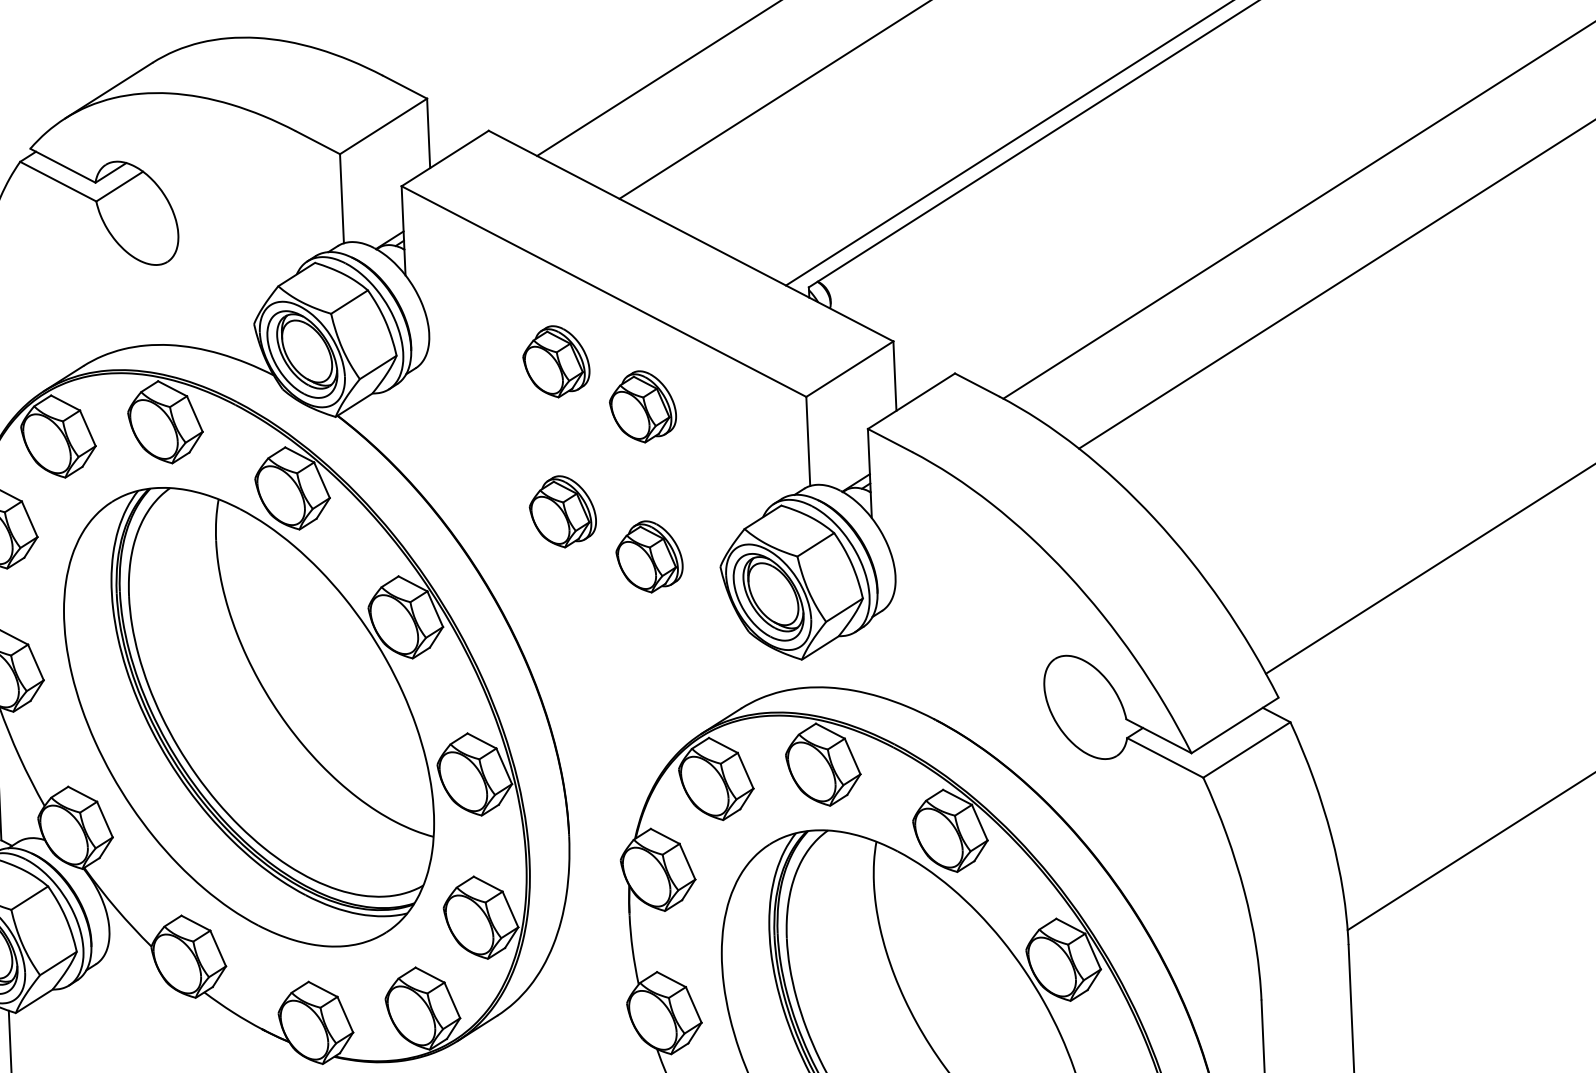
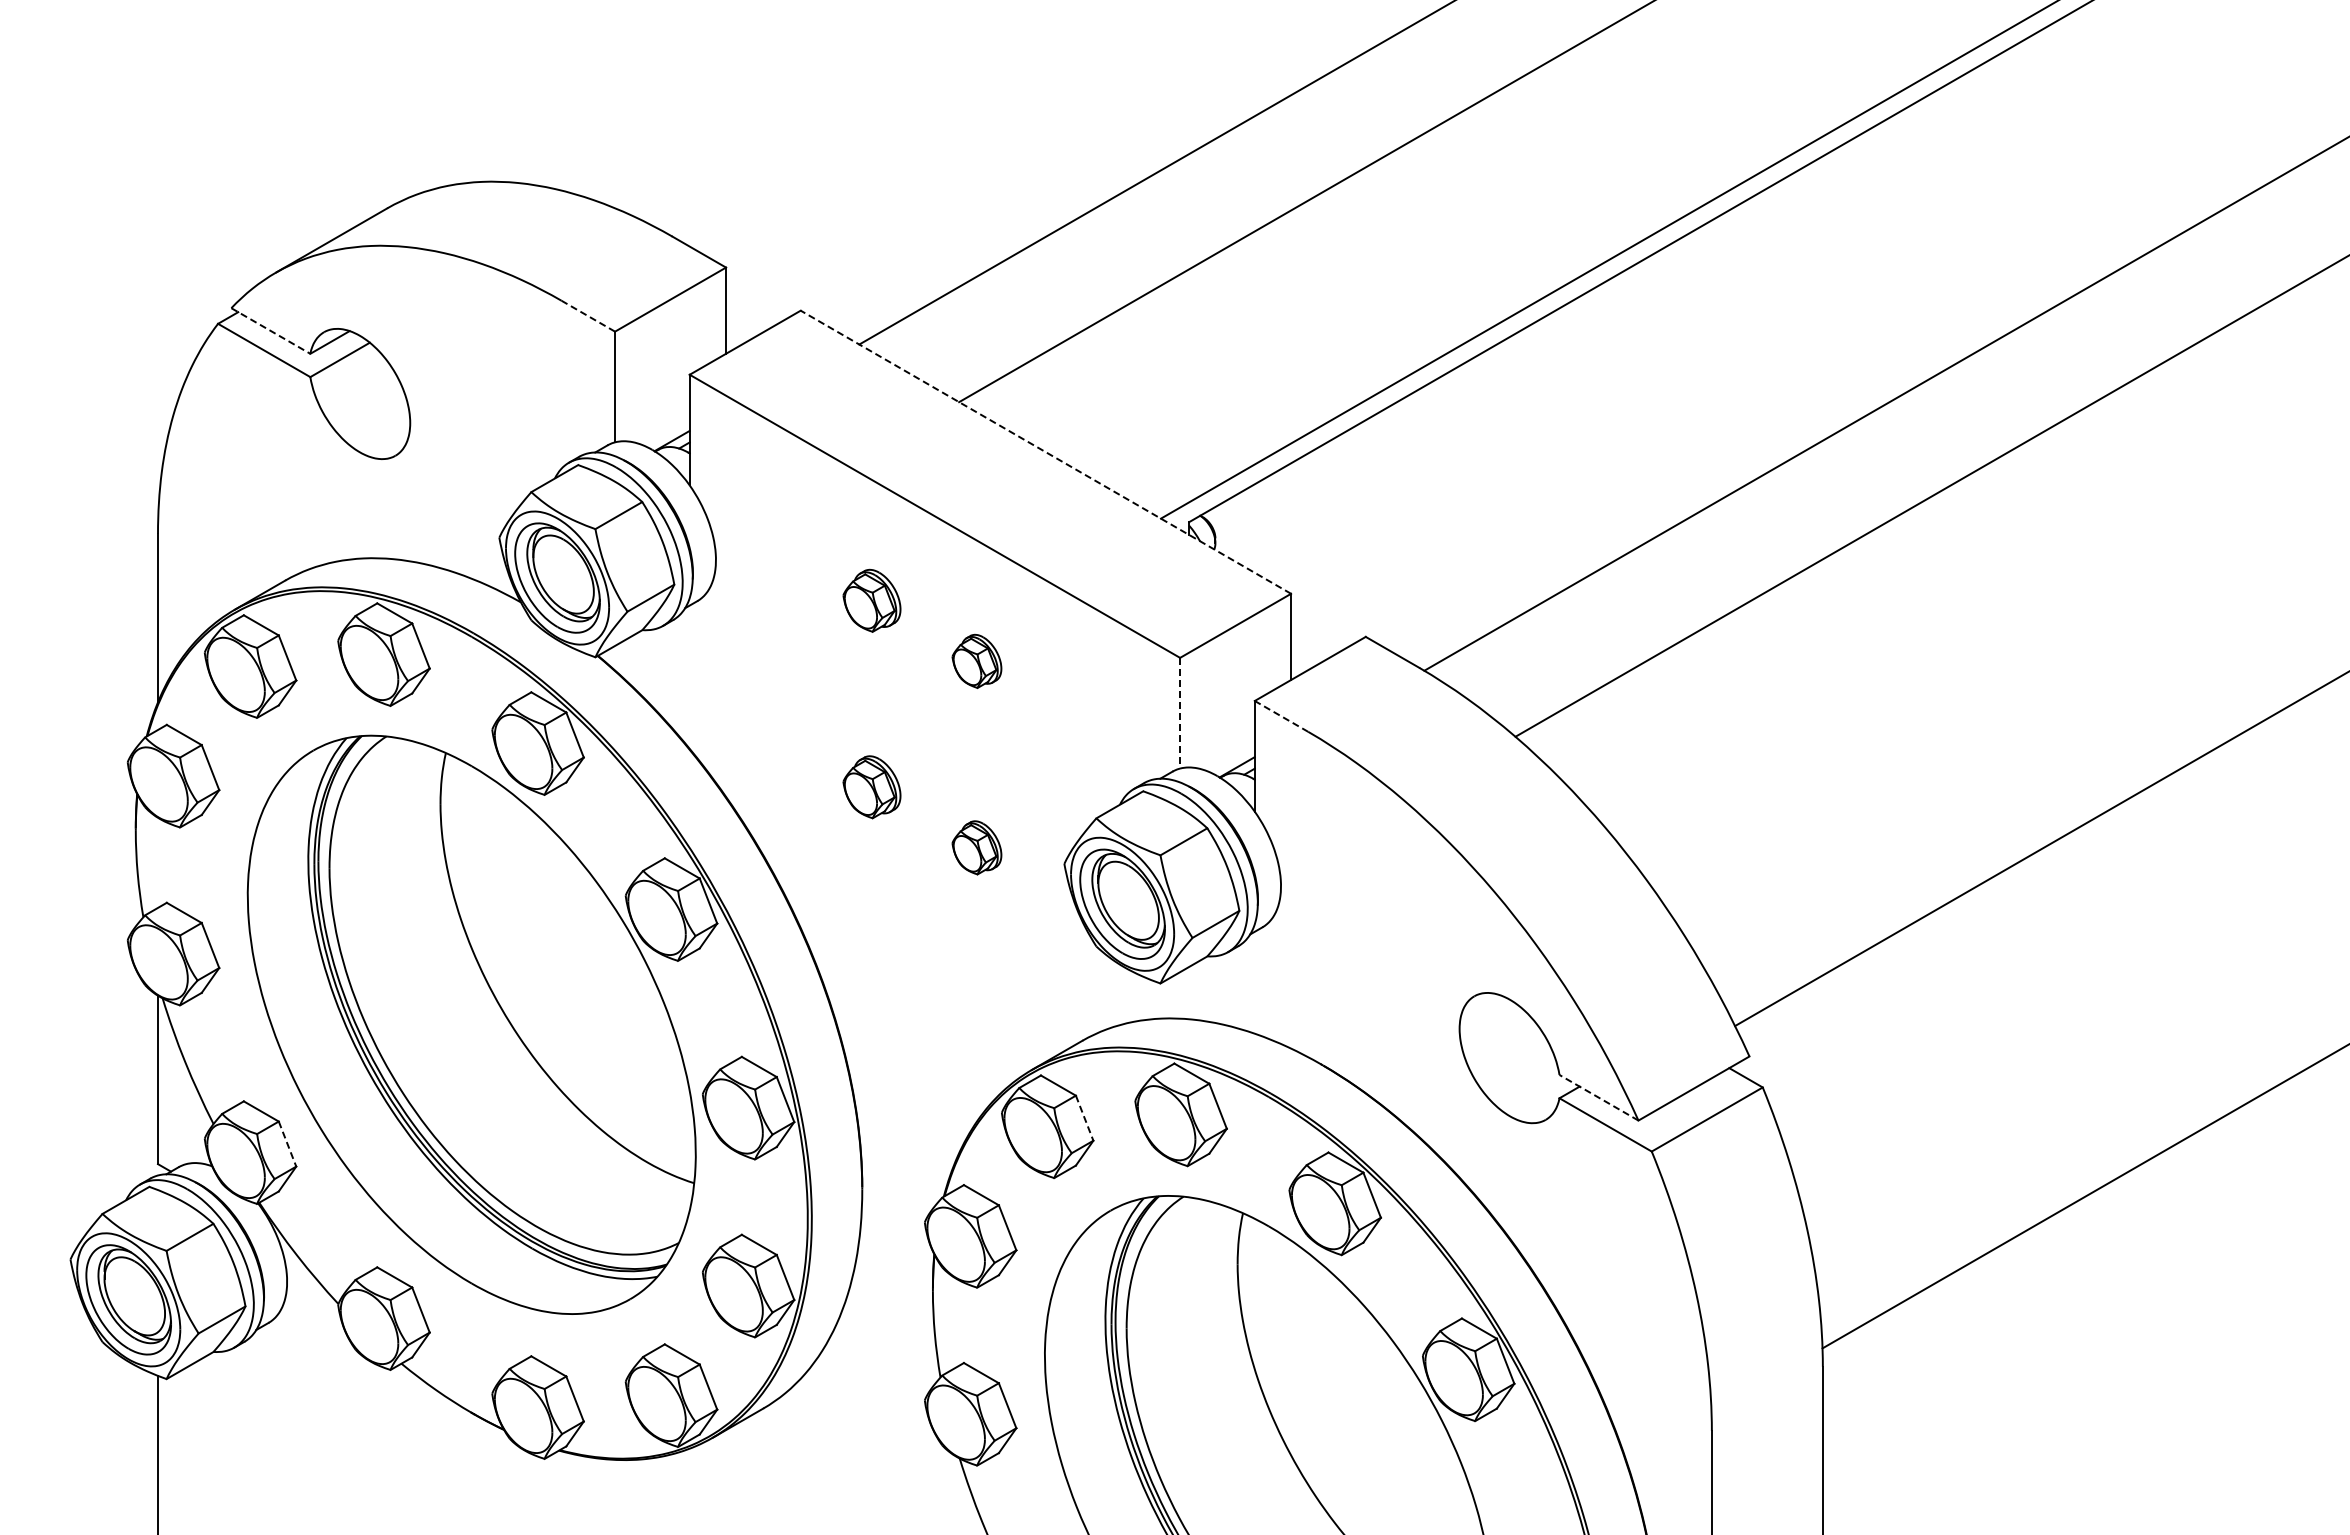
line: (318, 142) -> (588, 316), solid -> dashed
line: (62, 166) -> (270, 331), solid -> dashed
line: (690, 236) -> (1045, 452), solid -> dashed
part: (555, 361) -> (871, 600), size x0.7
part: (642, 406) -> (976, 661), size x0.6
line: (889, 440) -> (1281, 716), solid -> dashed
line: (808, 441) -> (1180, 713), solid -> dashed
part: (562, 512) -> (871, 787), size x0.7
part: (649, 556) -> (976, 847), size x0.6
line: (1158, 736) -> (1598, 1097), solid -> dashed
line: (745, 771) -> (1084, 1118), solid -> dashed
line: (104, 819) -> (287, 1144), solid -> dashed

